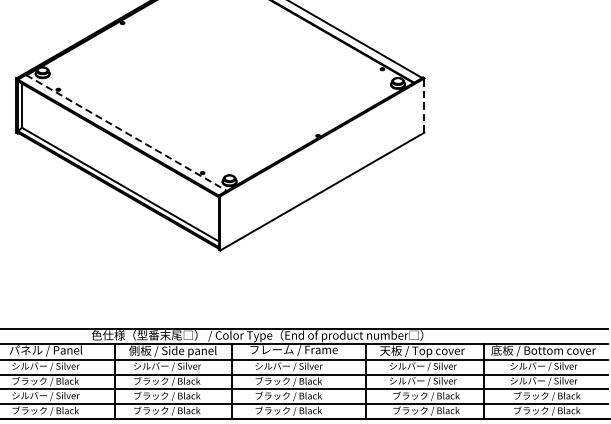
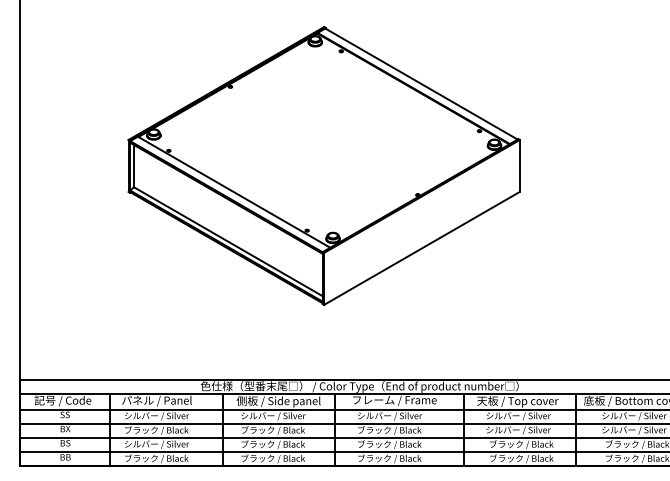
line: (424, 105) -> (519, 165), dashed -> solid
line: (126, 133) -> (234, 192), dashed -> solid

